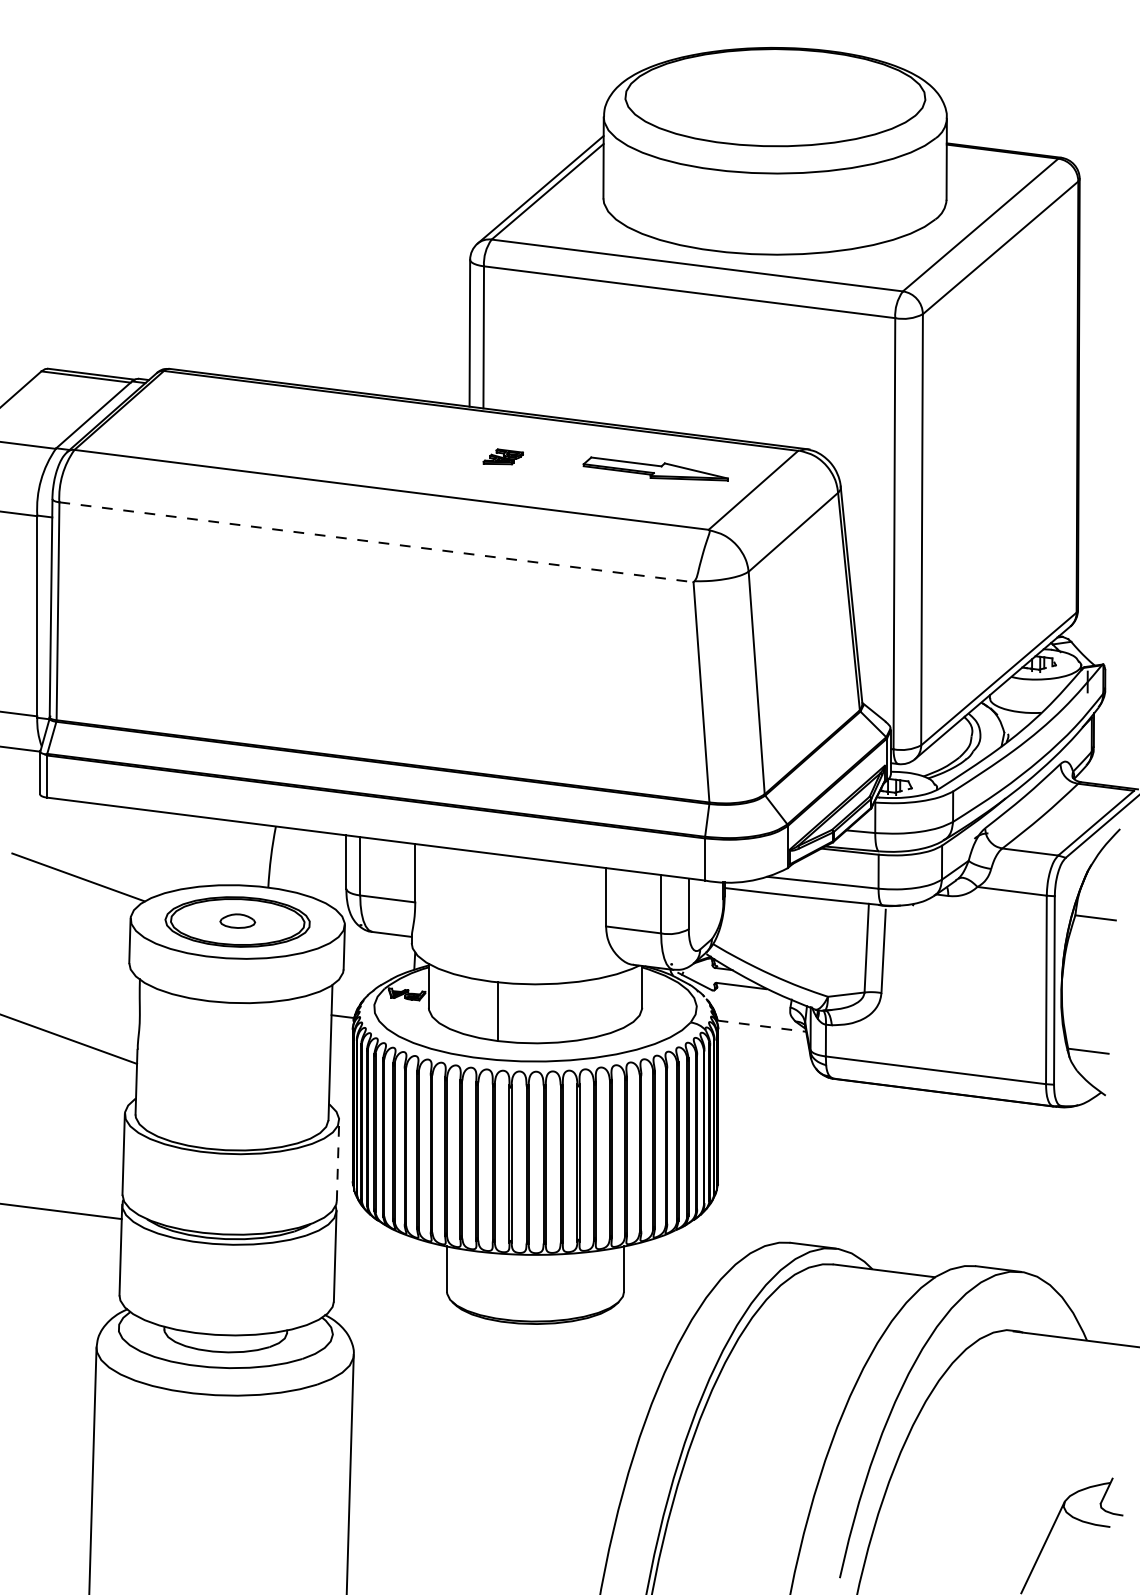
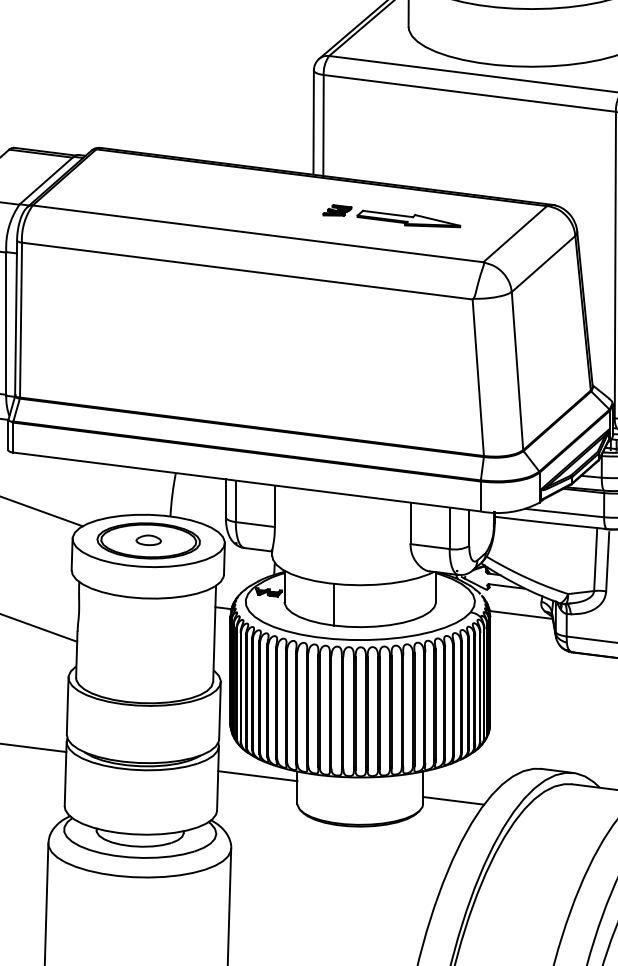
part: (655, 468) -> (408, 218), moved
line: (376, 542) -> (247, 271), dashed -> solid
line: (761, 1026) -> (520, 615), dashed -> solid
line: (338, 1160) -> (220, 710), dashed -> solid
line: (391, 1253) -> (258, 776), added
line: (666, 1287) -> (453, 800), added

